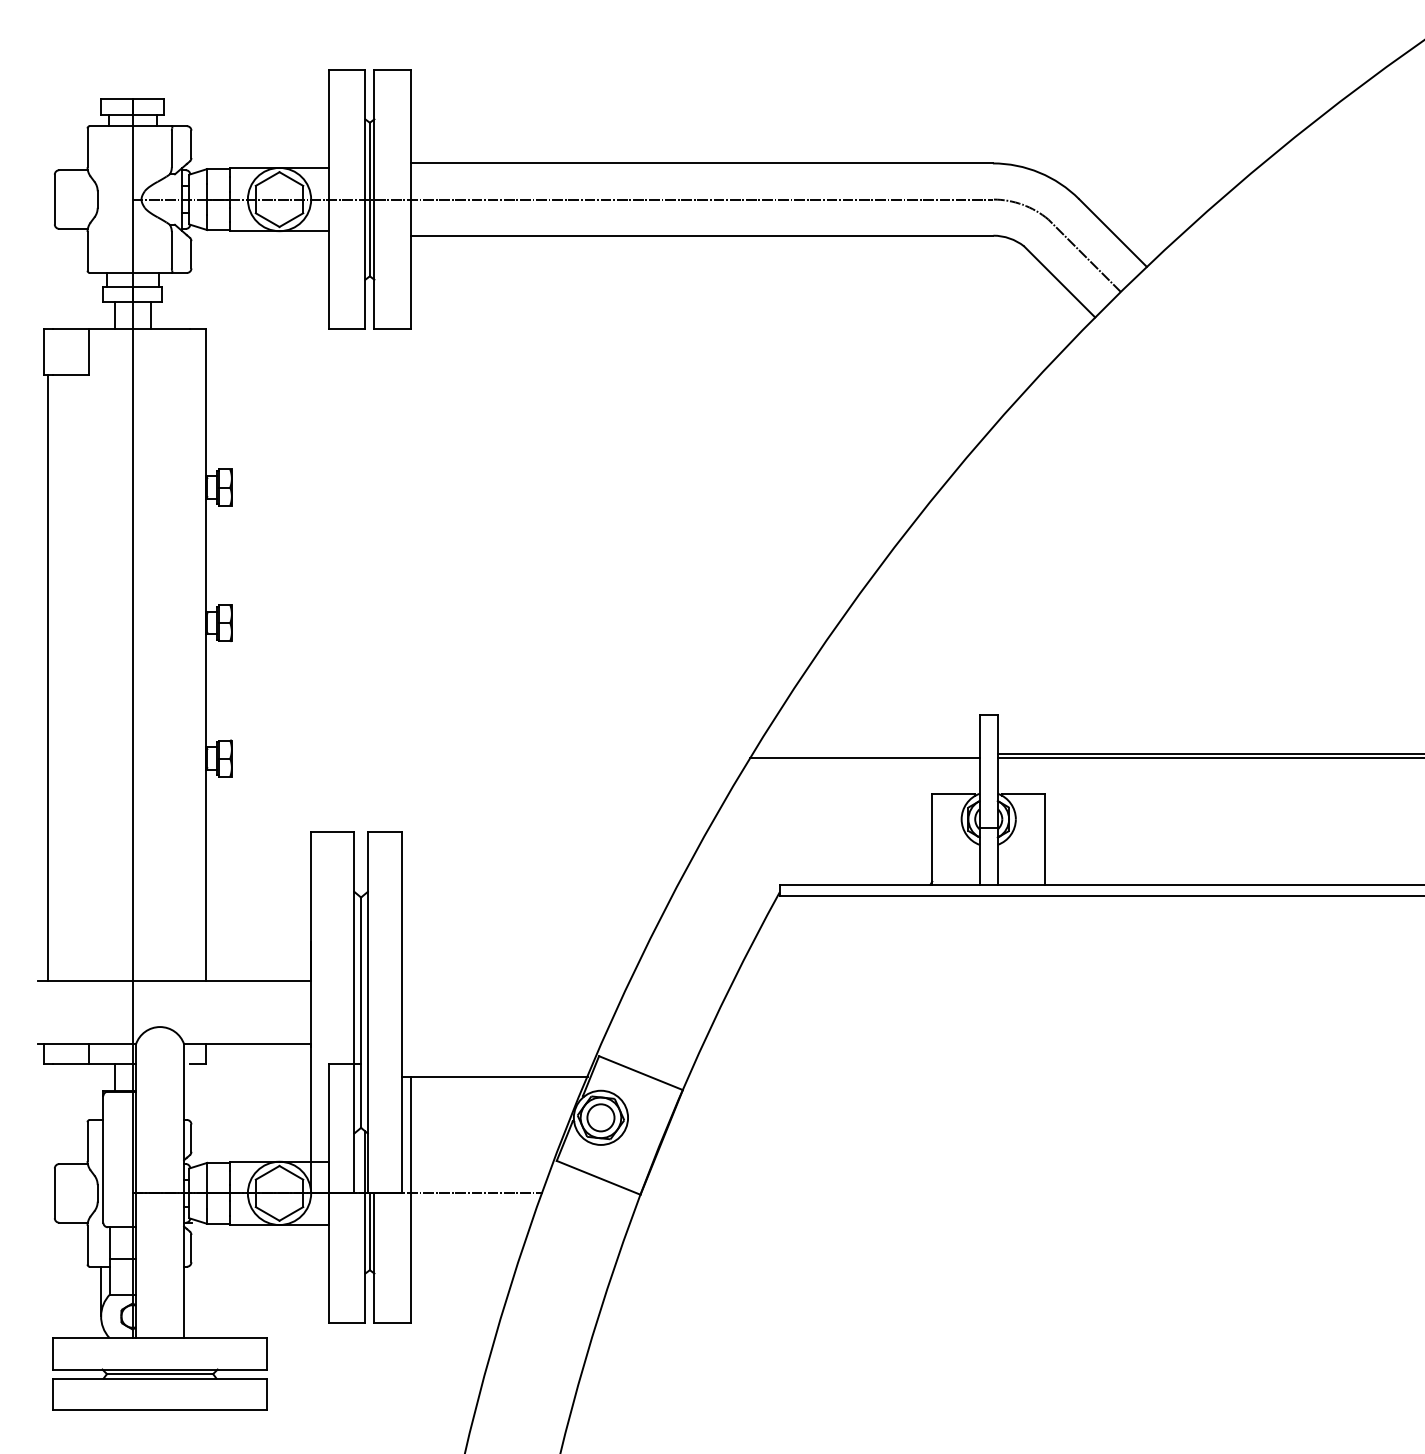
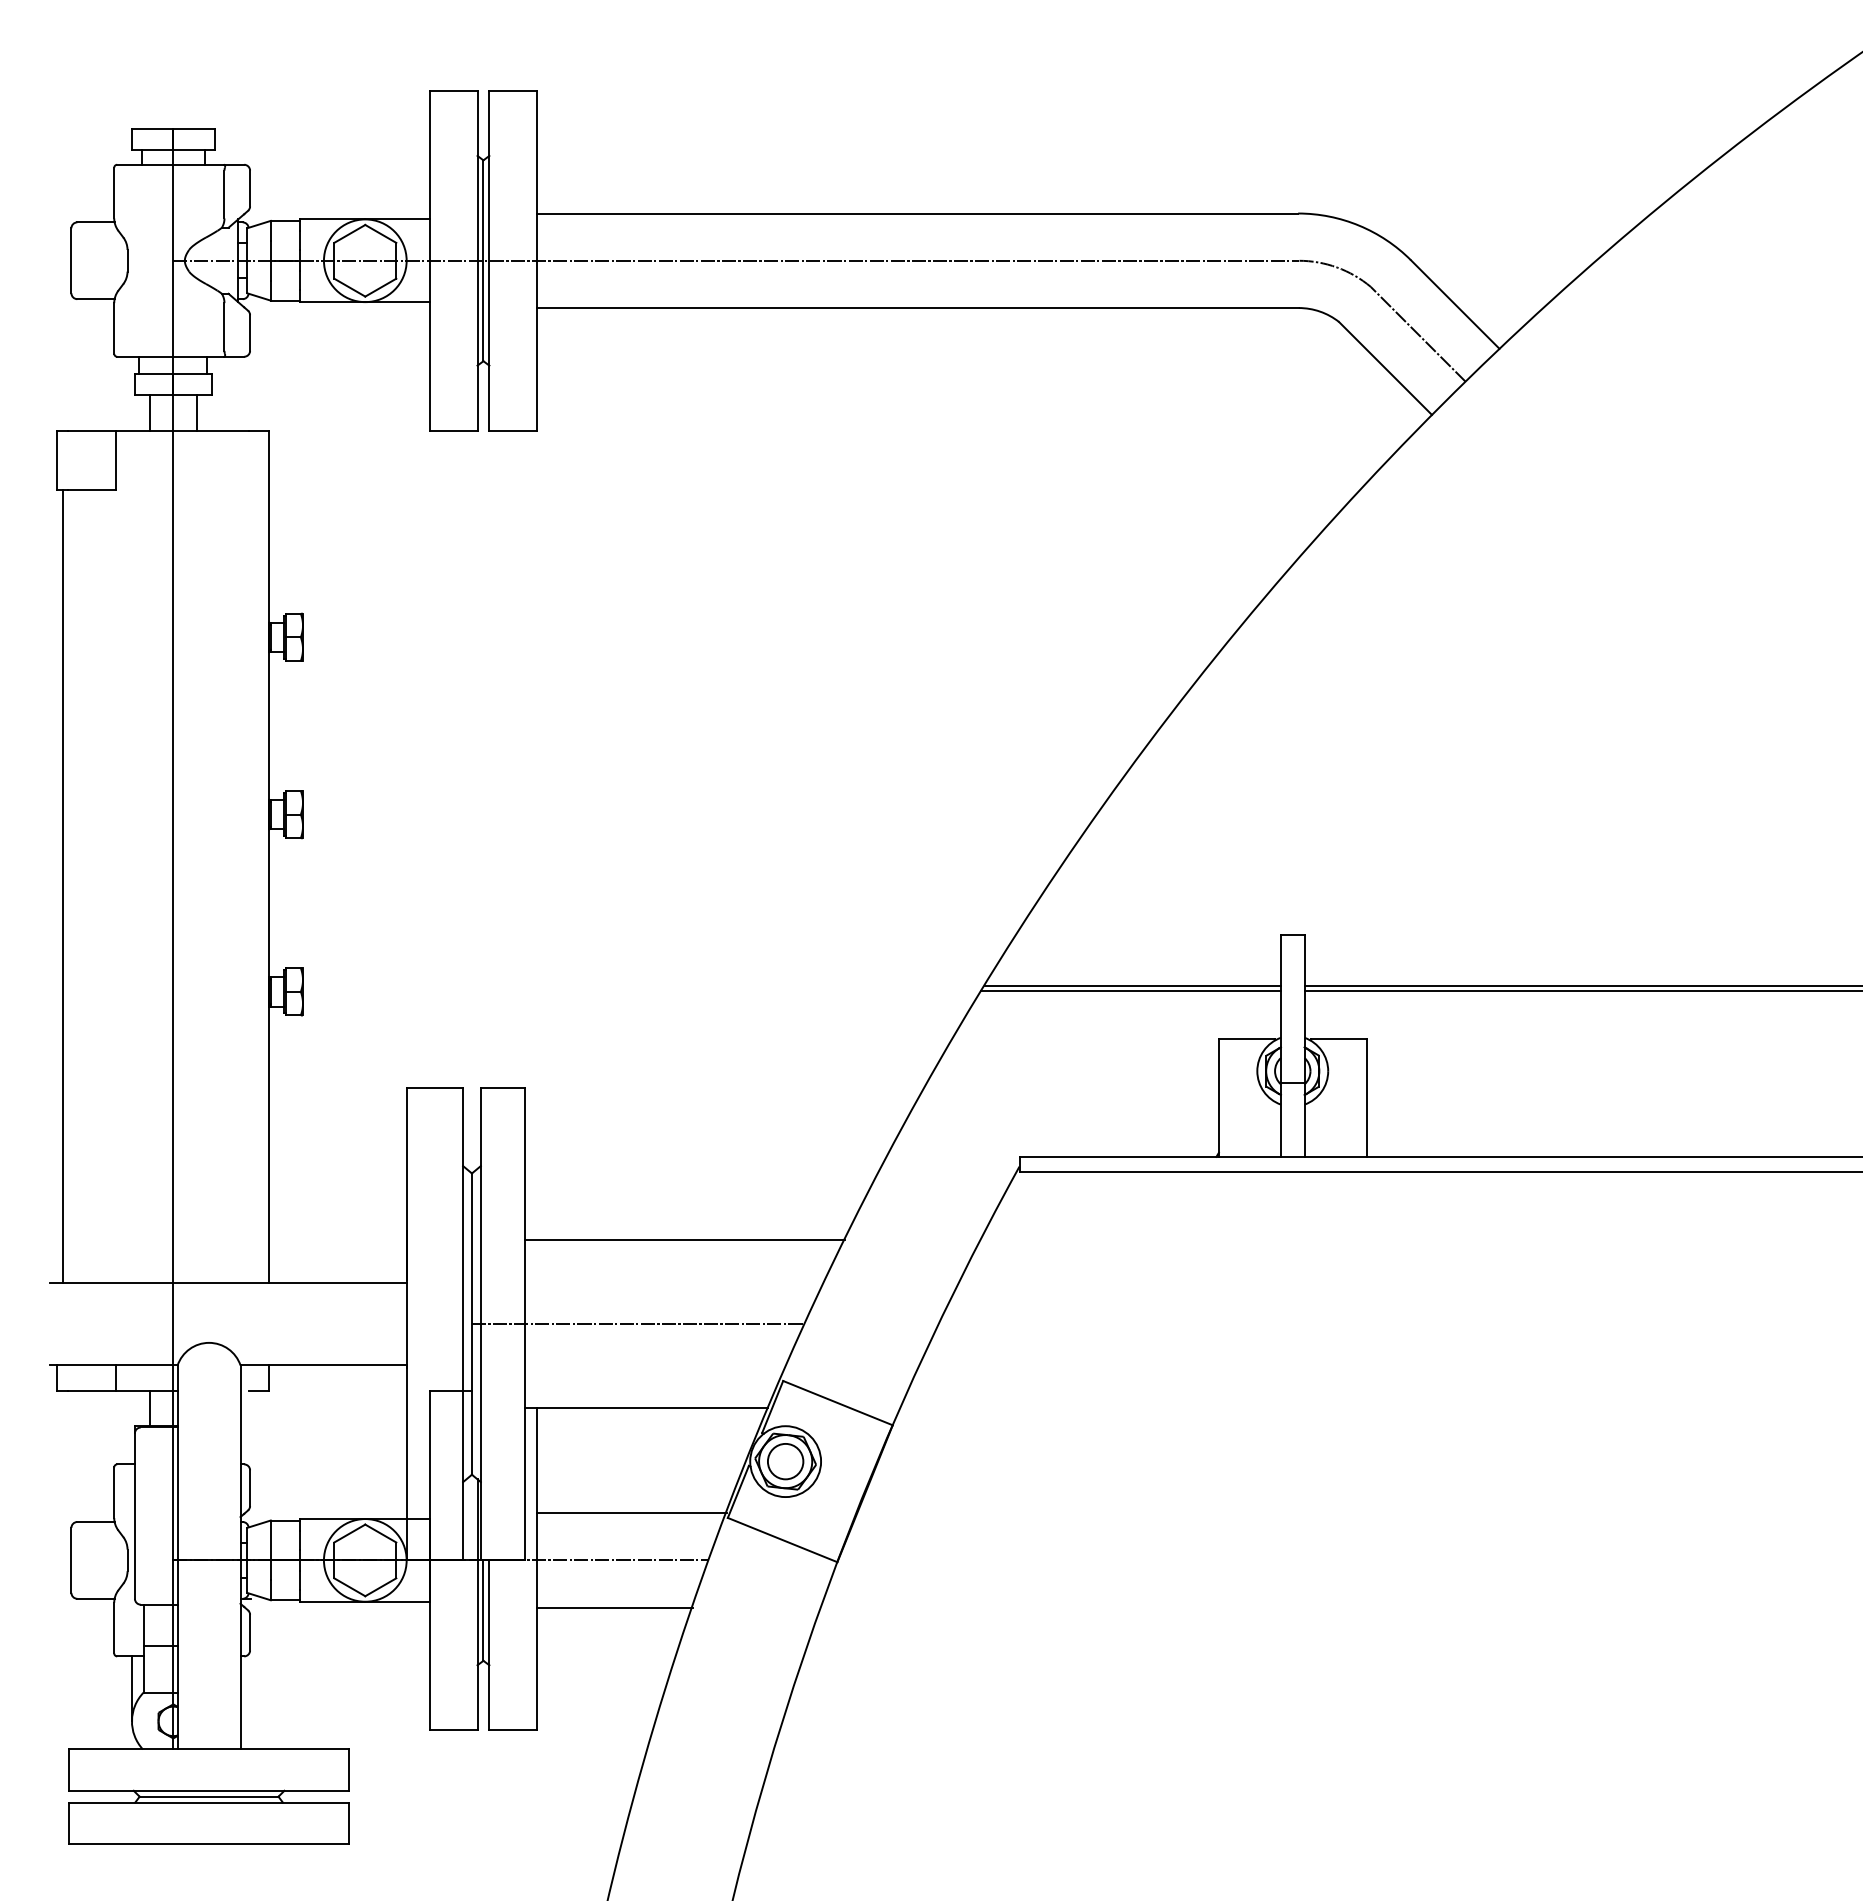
line: (866, 753) -> (1132, 985), added
line: (523, 947) -> (684, 1239), added
line: (488, 1012) -> (638, 1324), added
line: (483, 1157) -> (631, 1513), added
line: (470, 1229) -> (614, 1607), added

